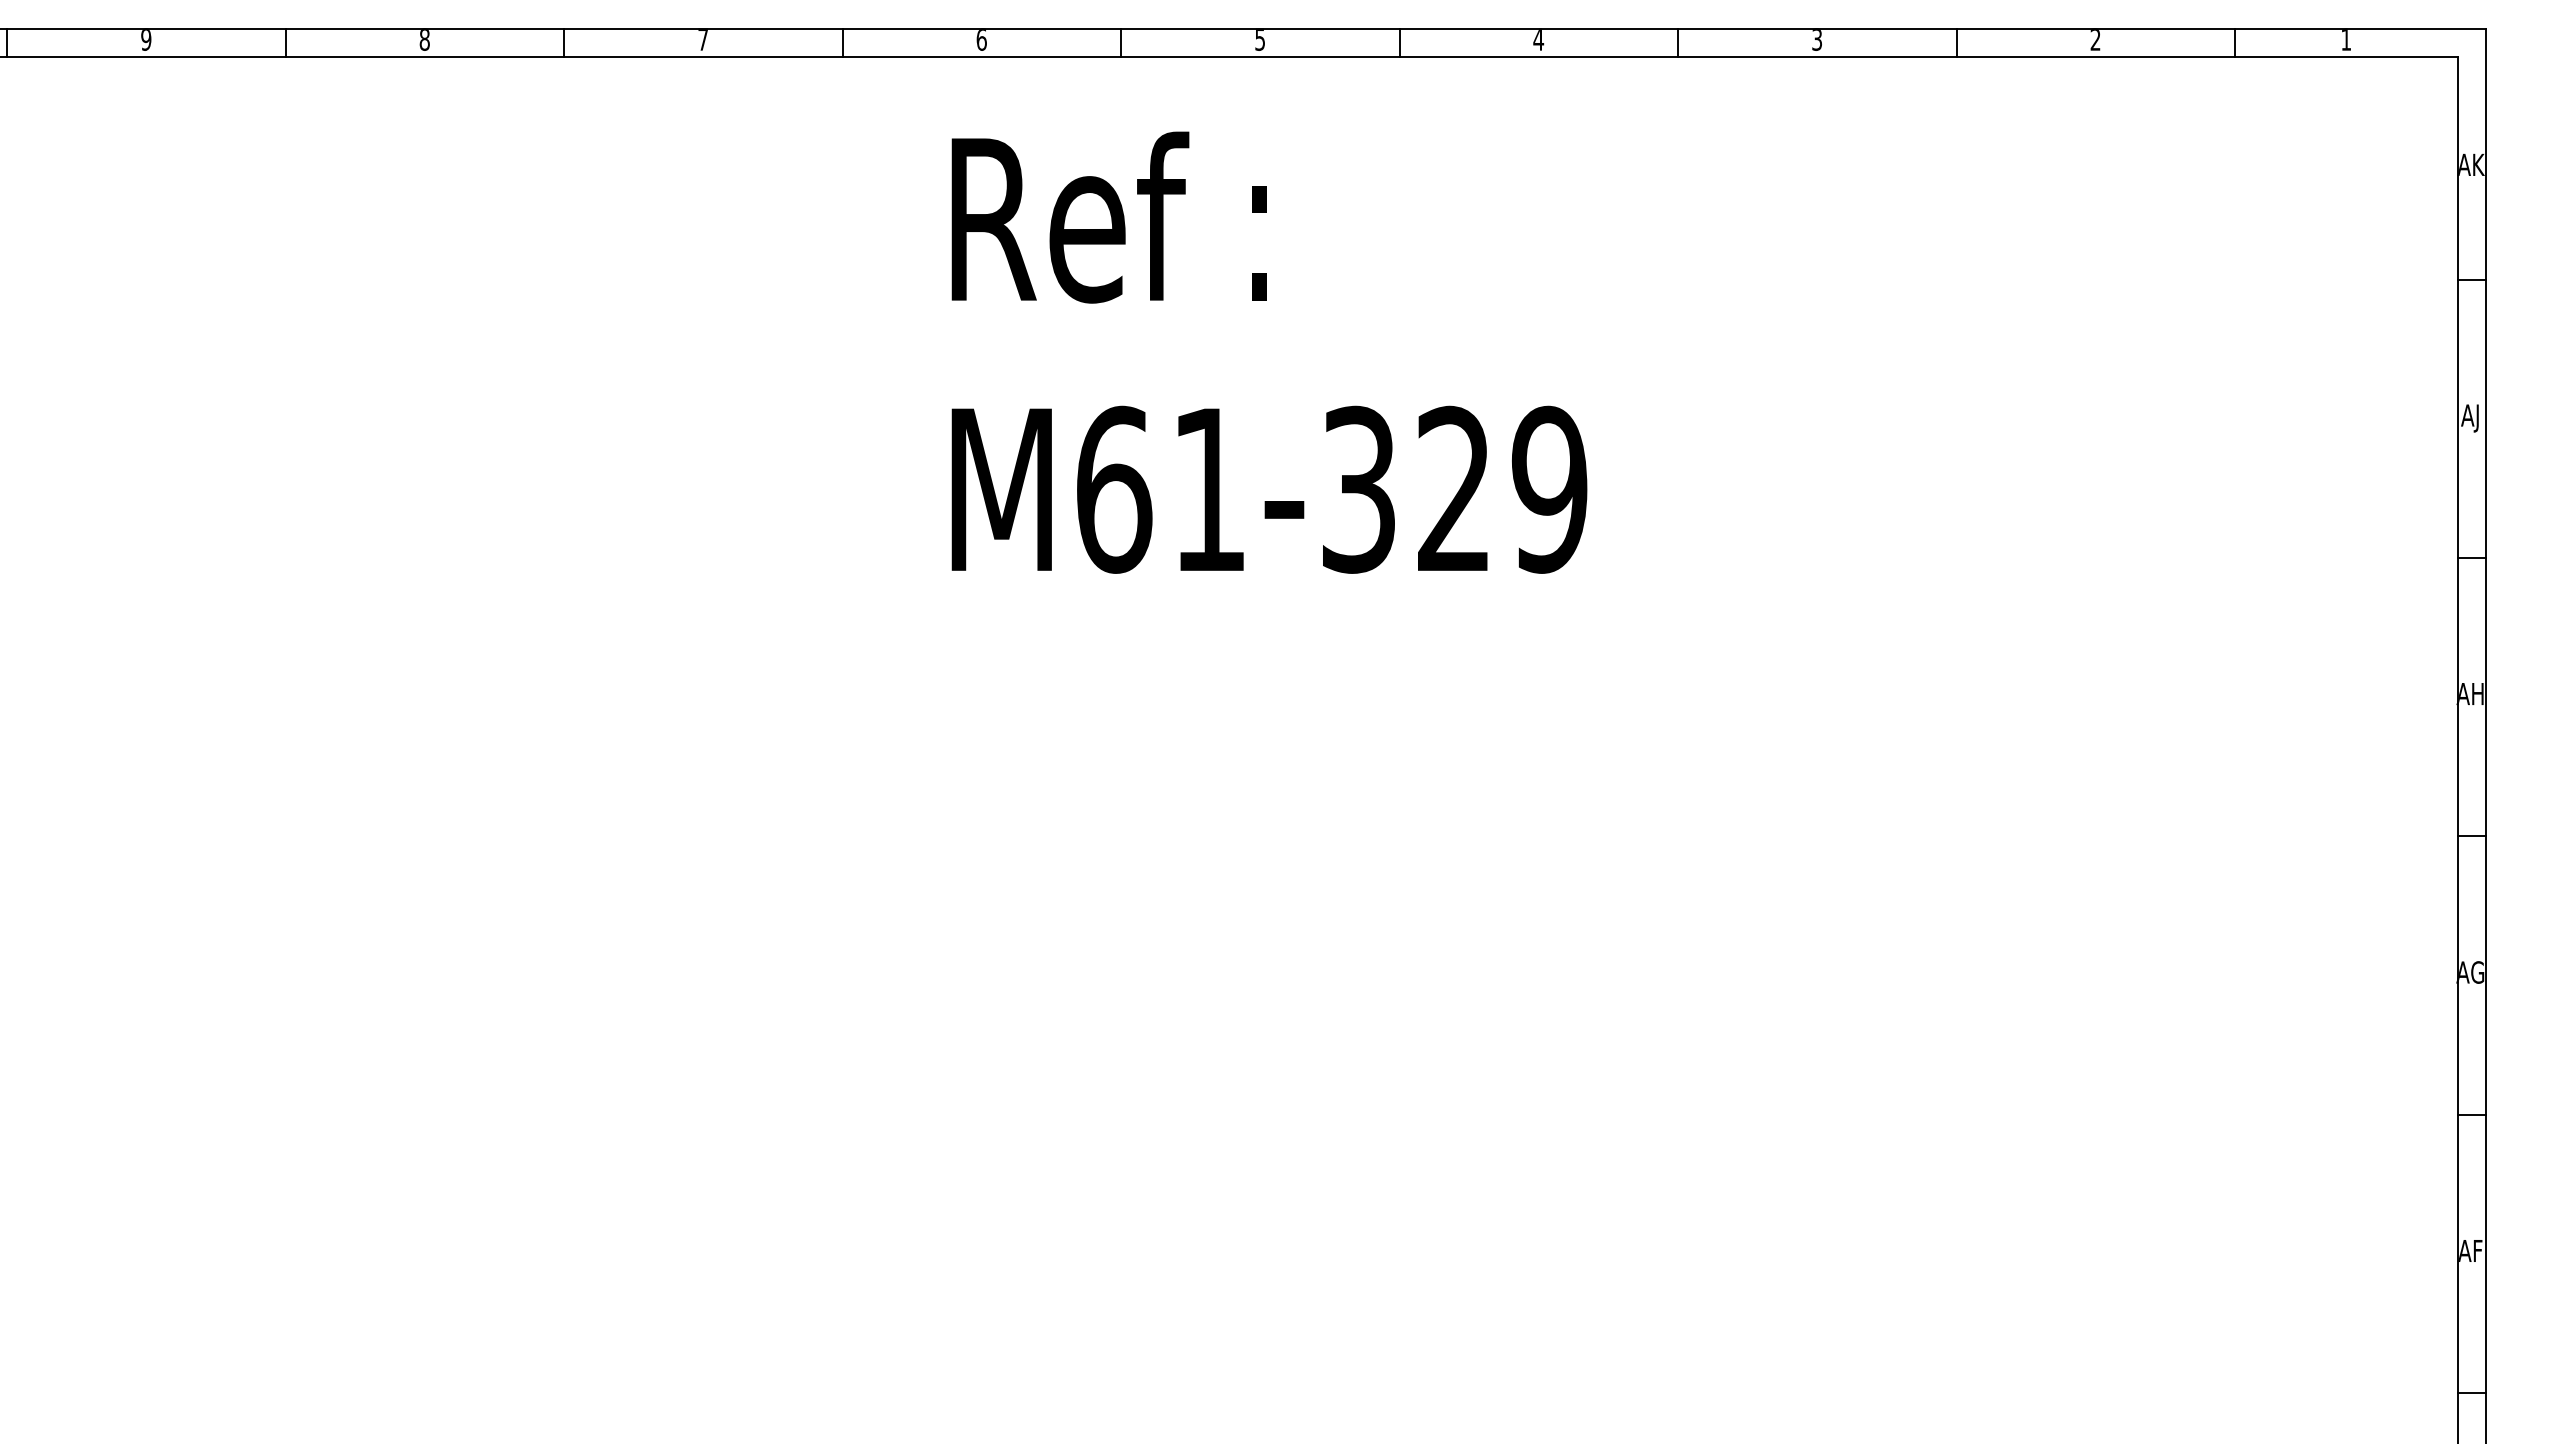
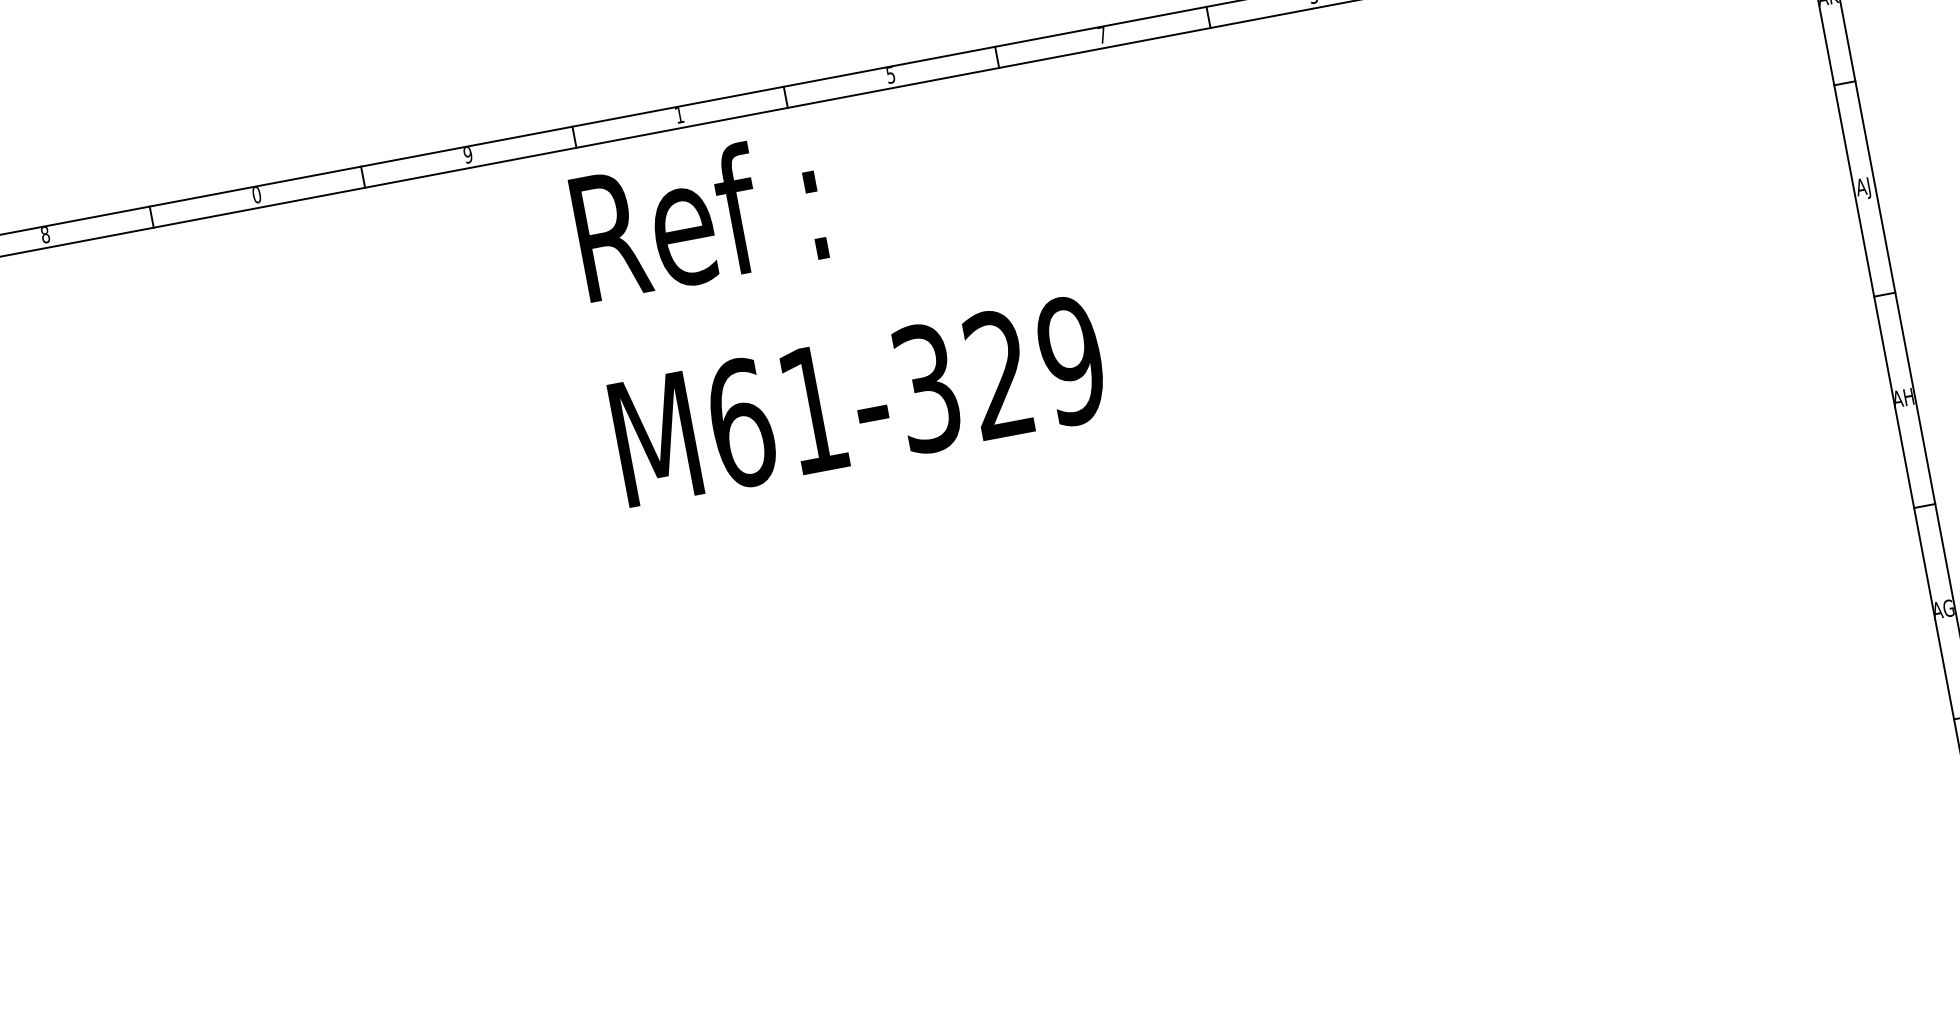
text: (146, 40) -> (45, 235), 9 -> 8
text: (424, 40) -> (256, 195), 8 -> 0
text: (703, 40) -> (468, 155), 7 -> 9
text: (981, 40) -> (679, 115), 6 -> 1
text: (1538, 40) -> (1102, 35), 4 -> 7
text: (1269, 352) -> (839, 296), moved

